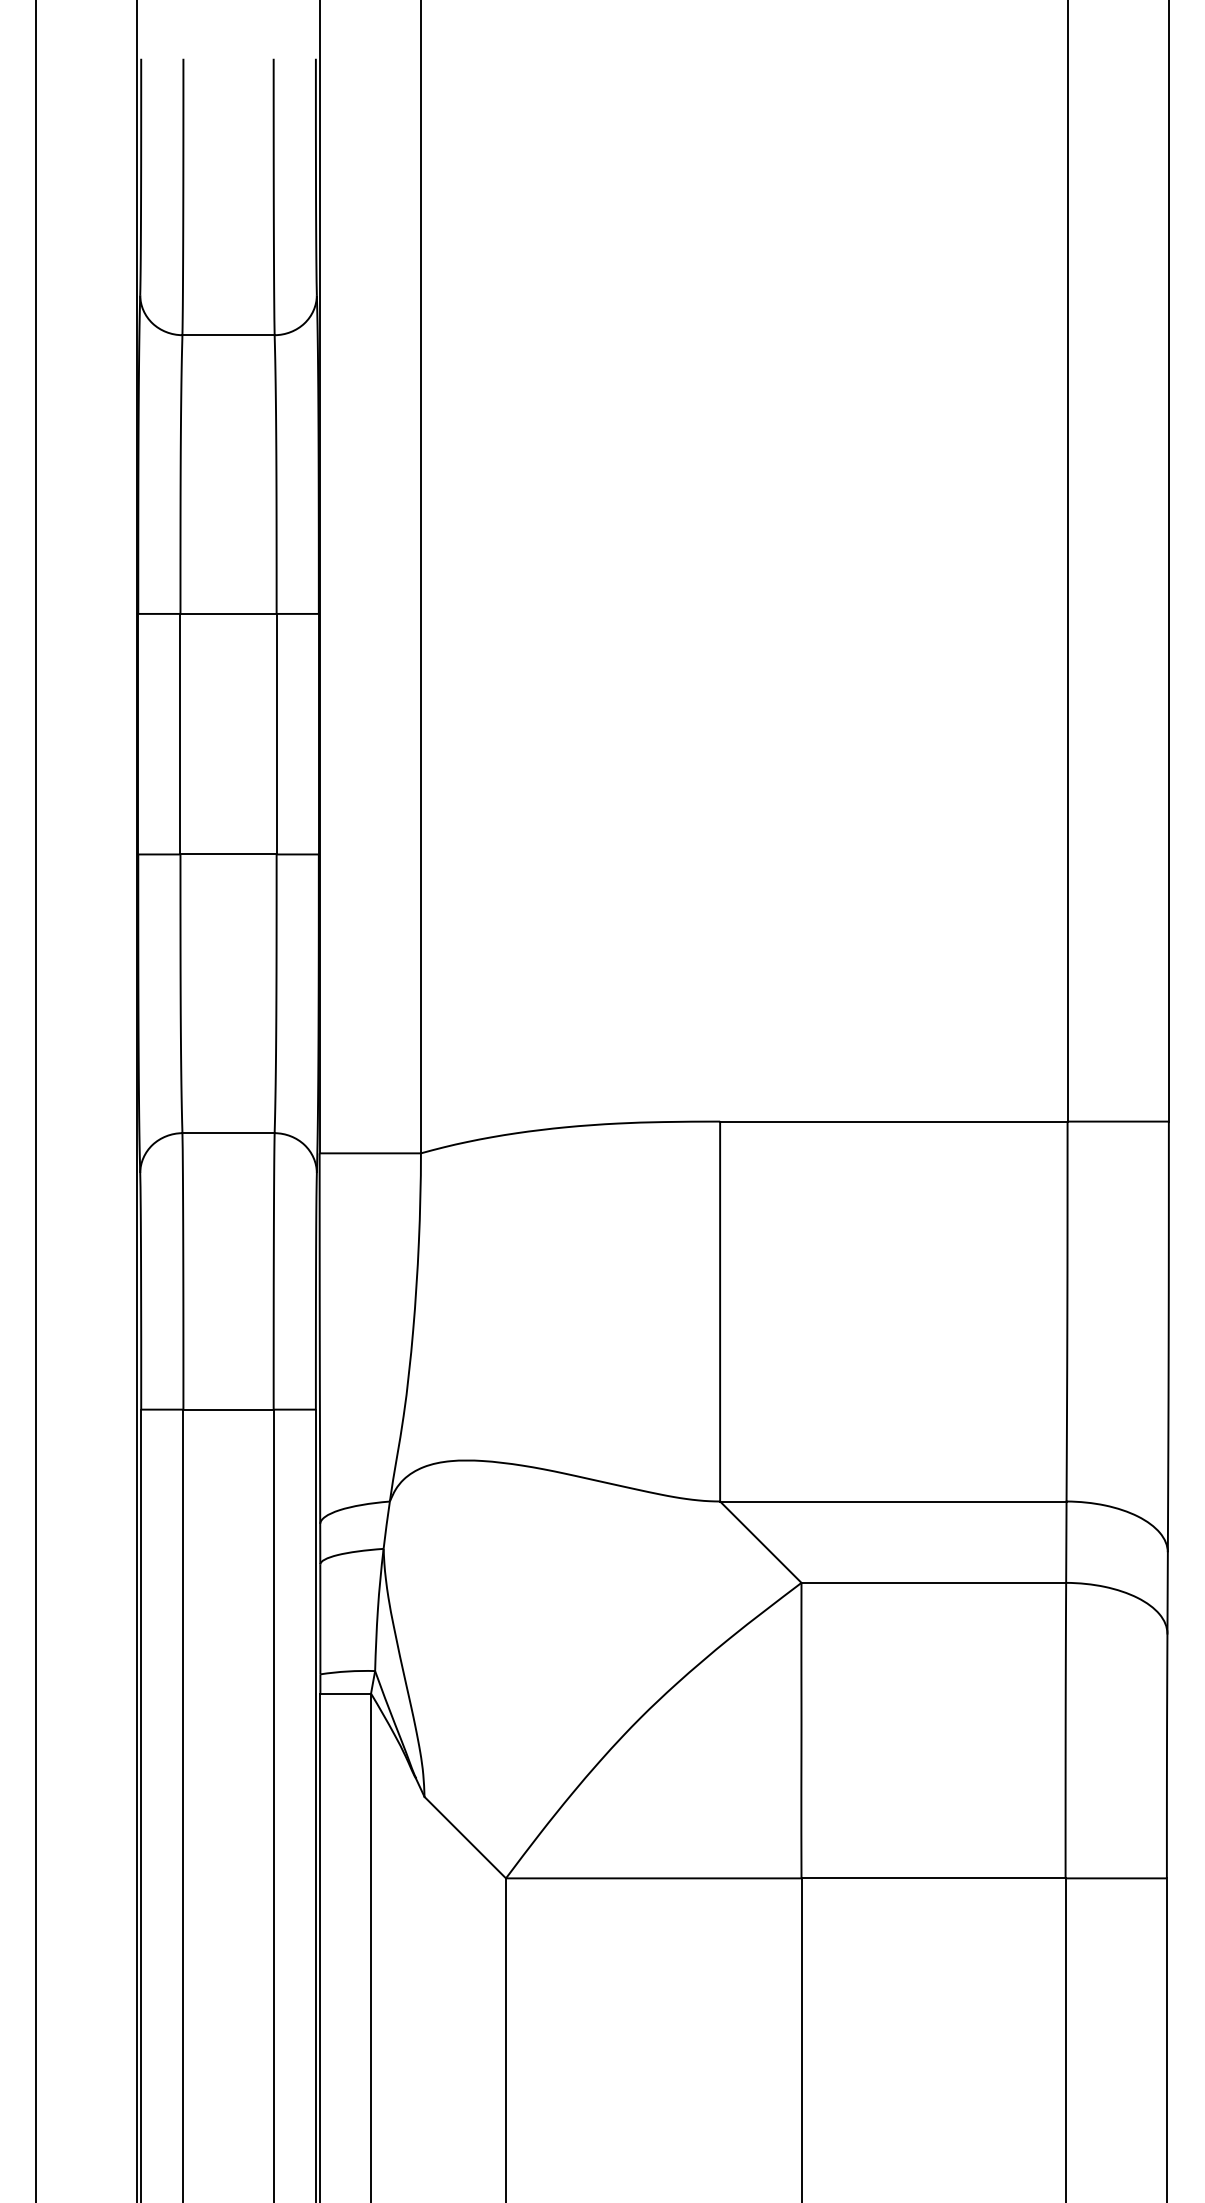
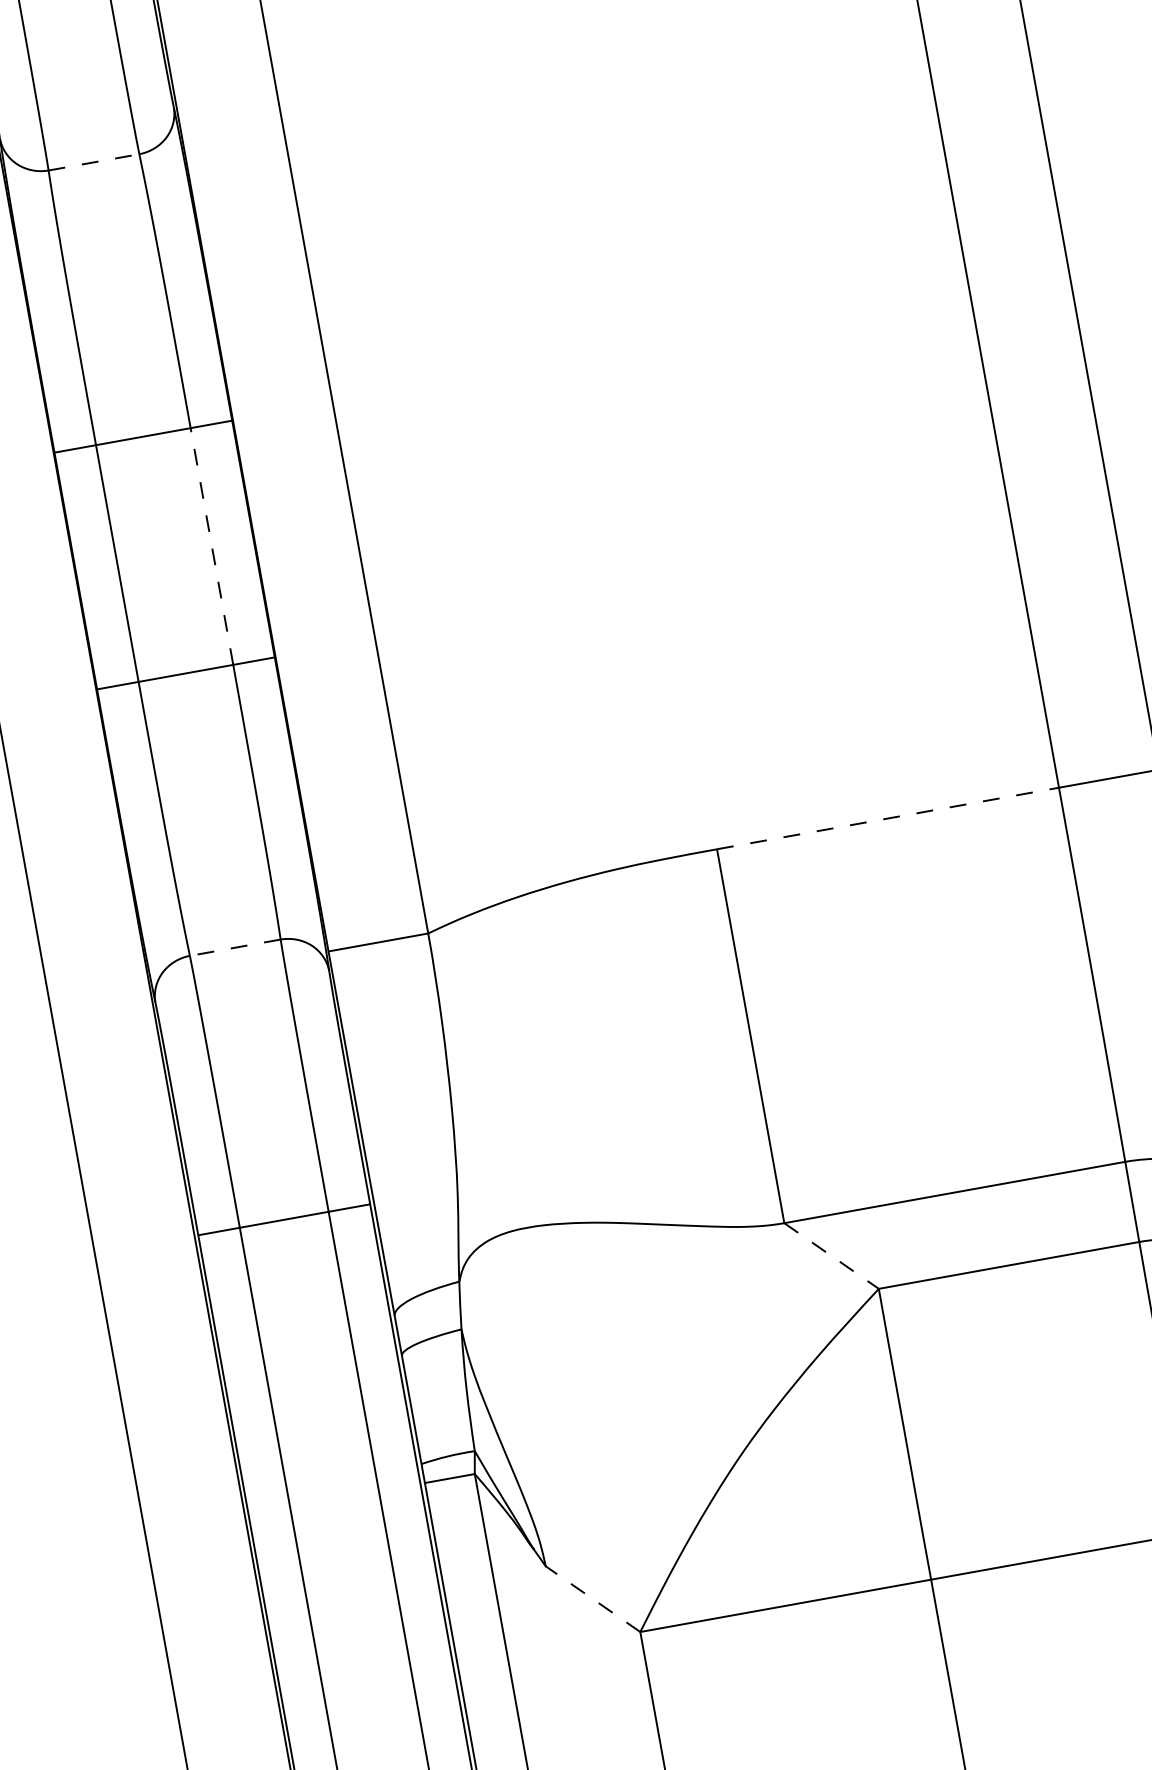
line: (229, 335) -> (94, 162), solid -> dashed
line: (276, 733) -> (211, 545), solid -> dashed
line: (893, 1121) -> (887, 818), solid -> dashed
line: (228, 1133) -> (235, 948), solid -> dashed
line: (760, 1542) -> (831, 1256), solid -> dashed
line: (465, 1837) -> (593, 1598), solid -> dashed

